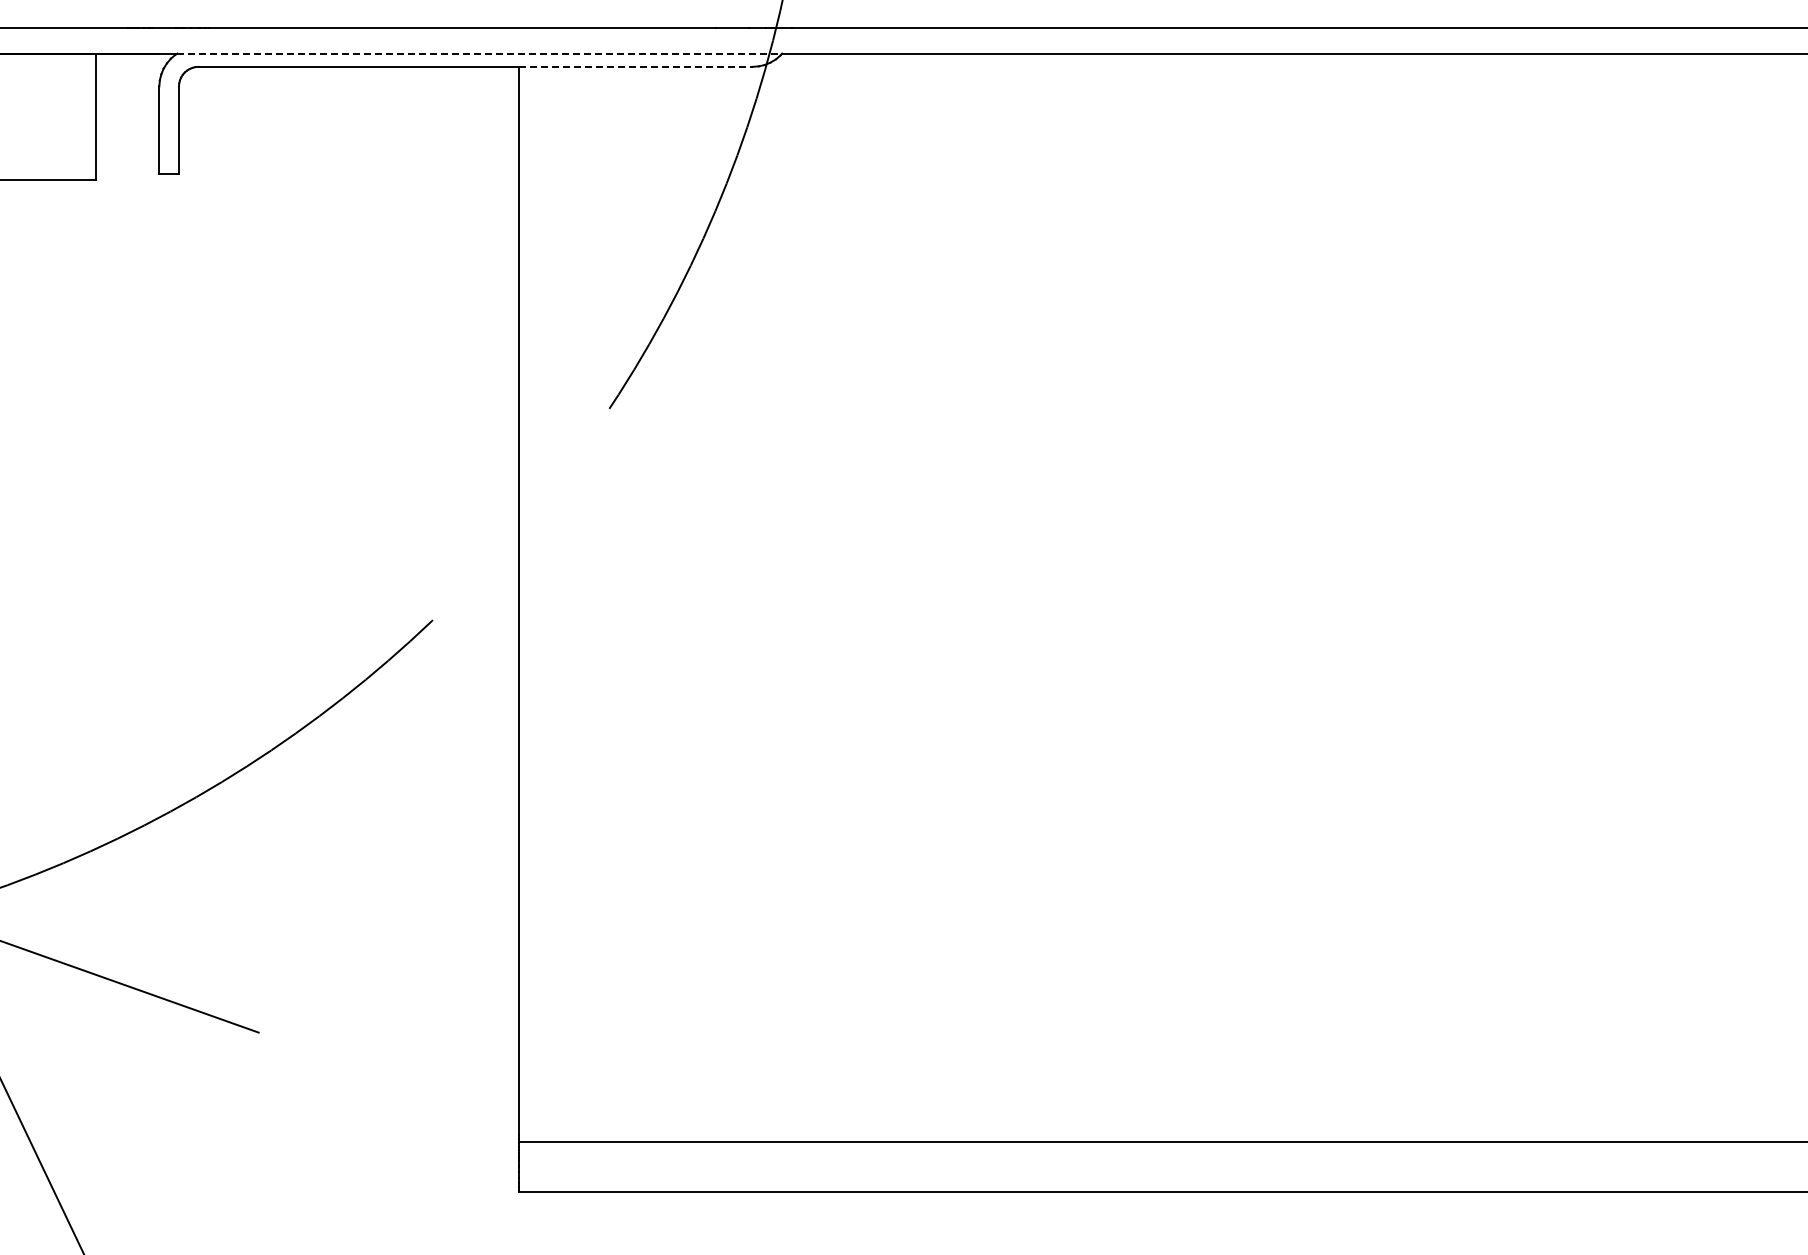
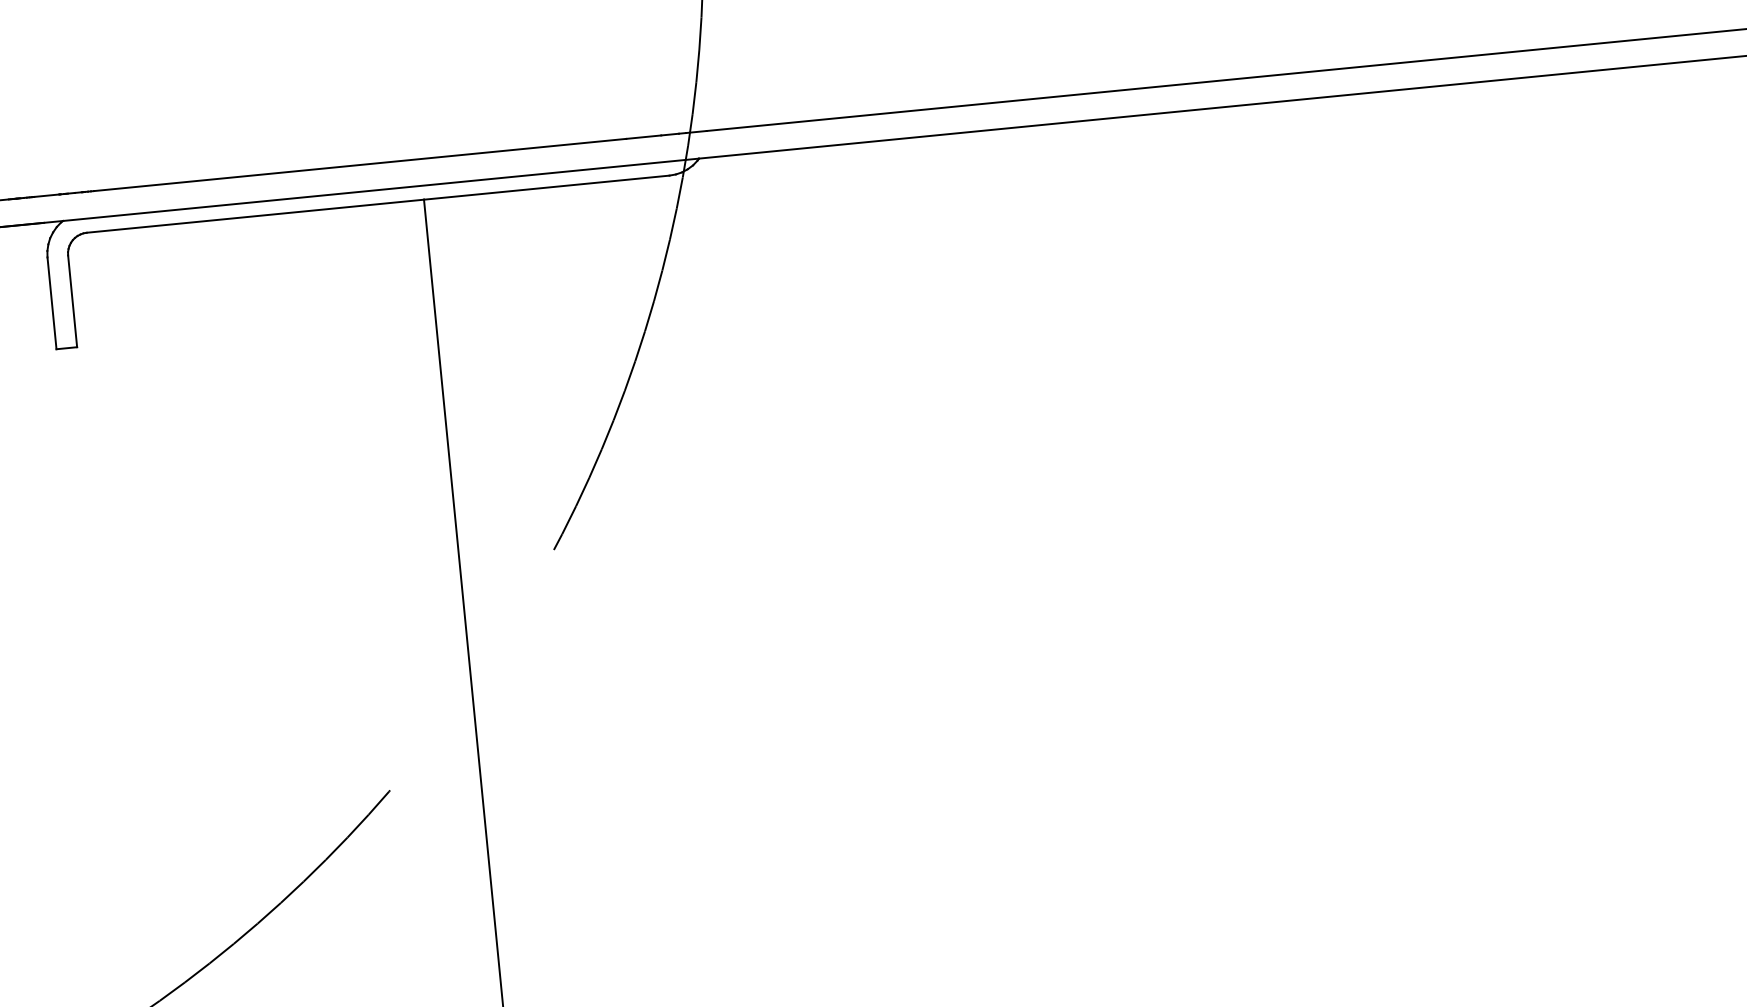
line: (480, 53) -> (381, 189), dashed -> solid
line: (636, 66) -> (547, 187), dashed -> solid

